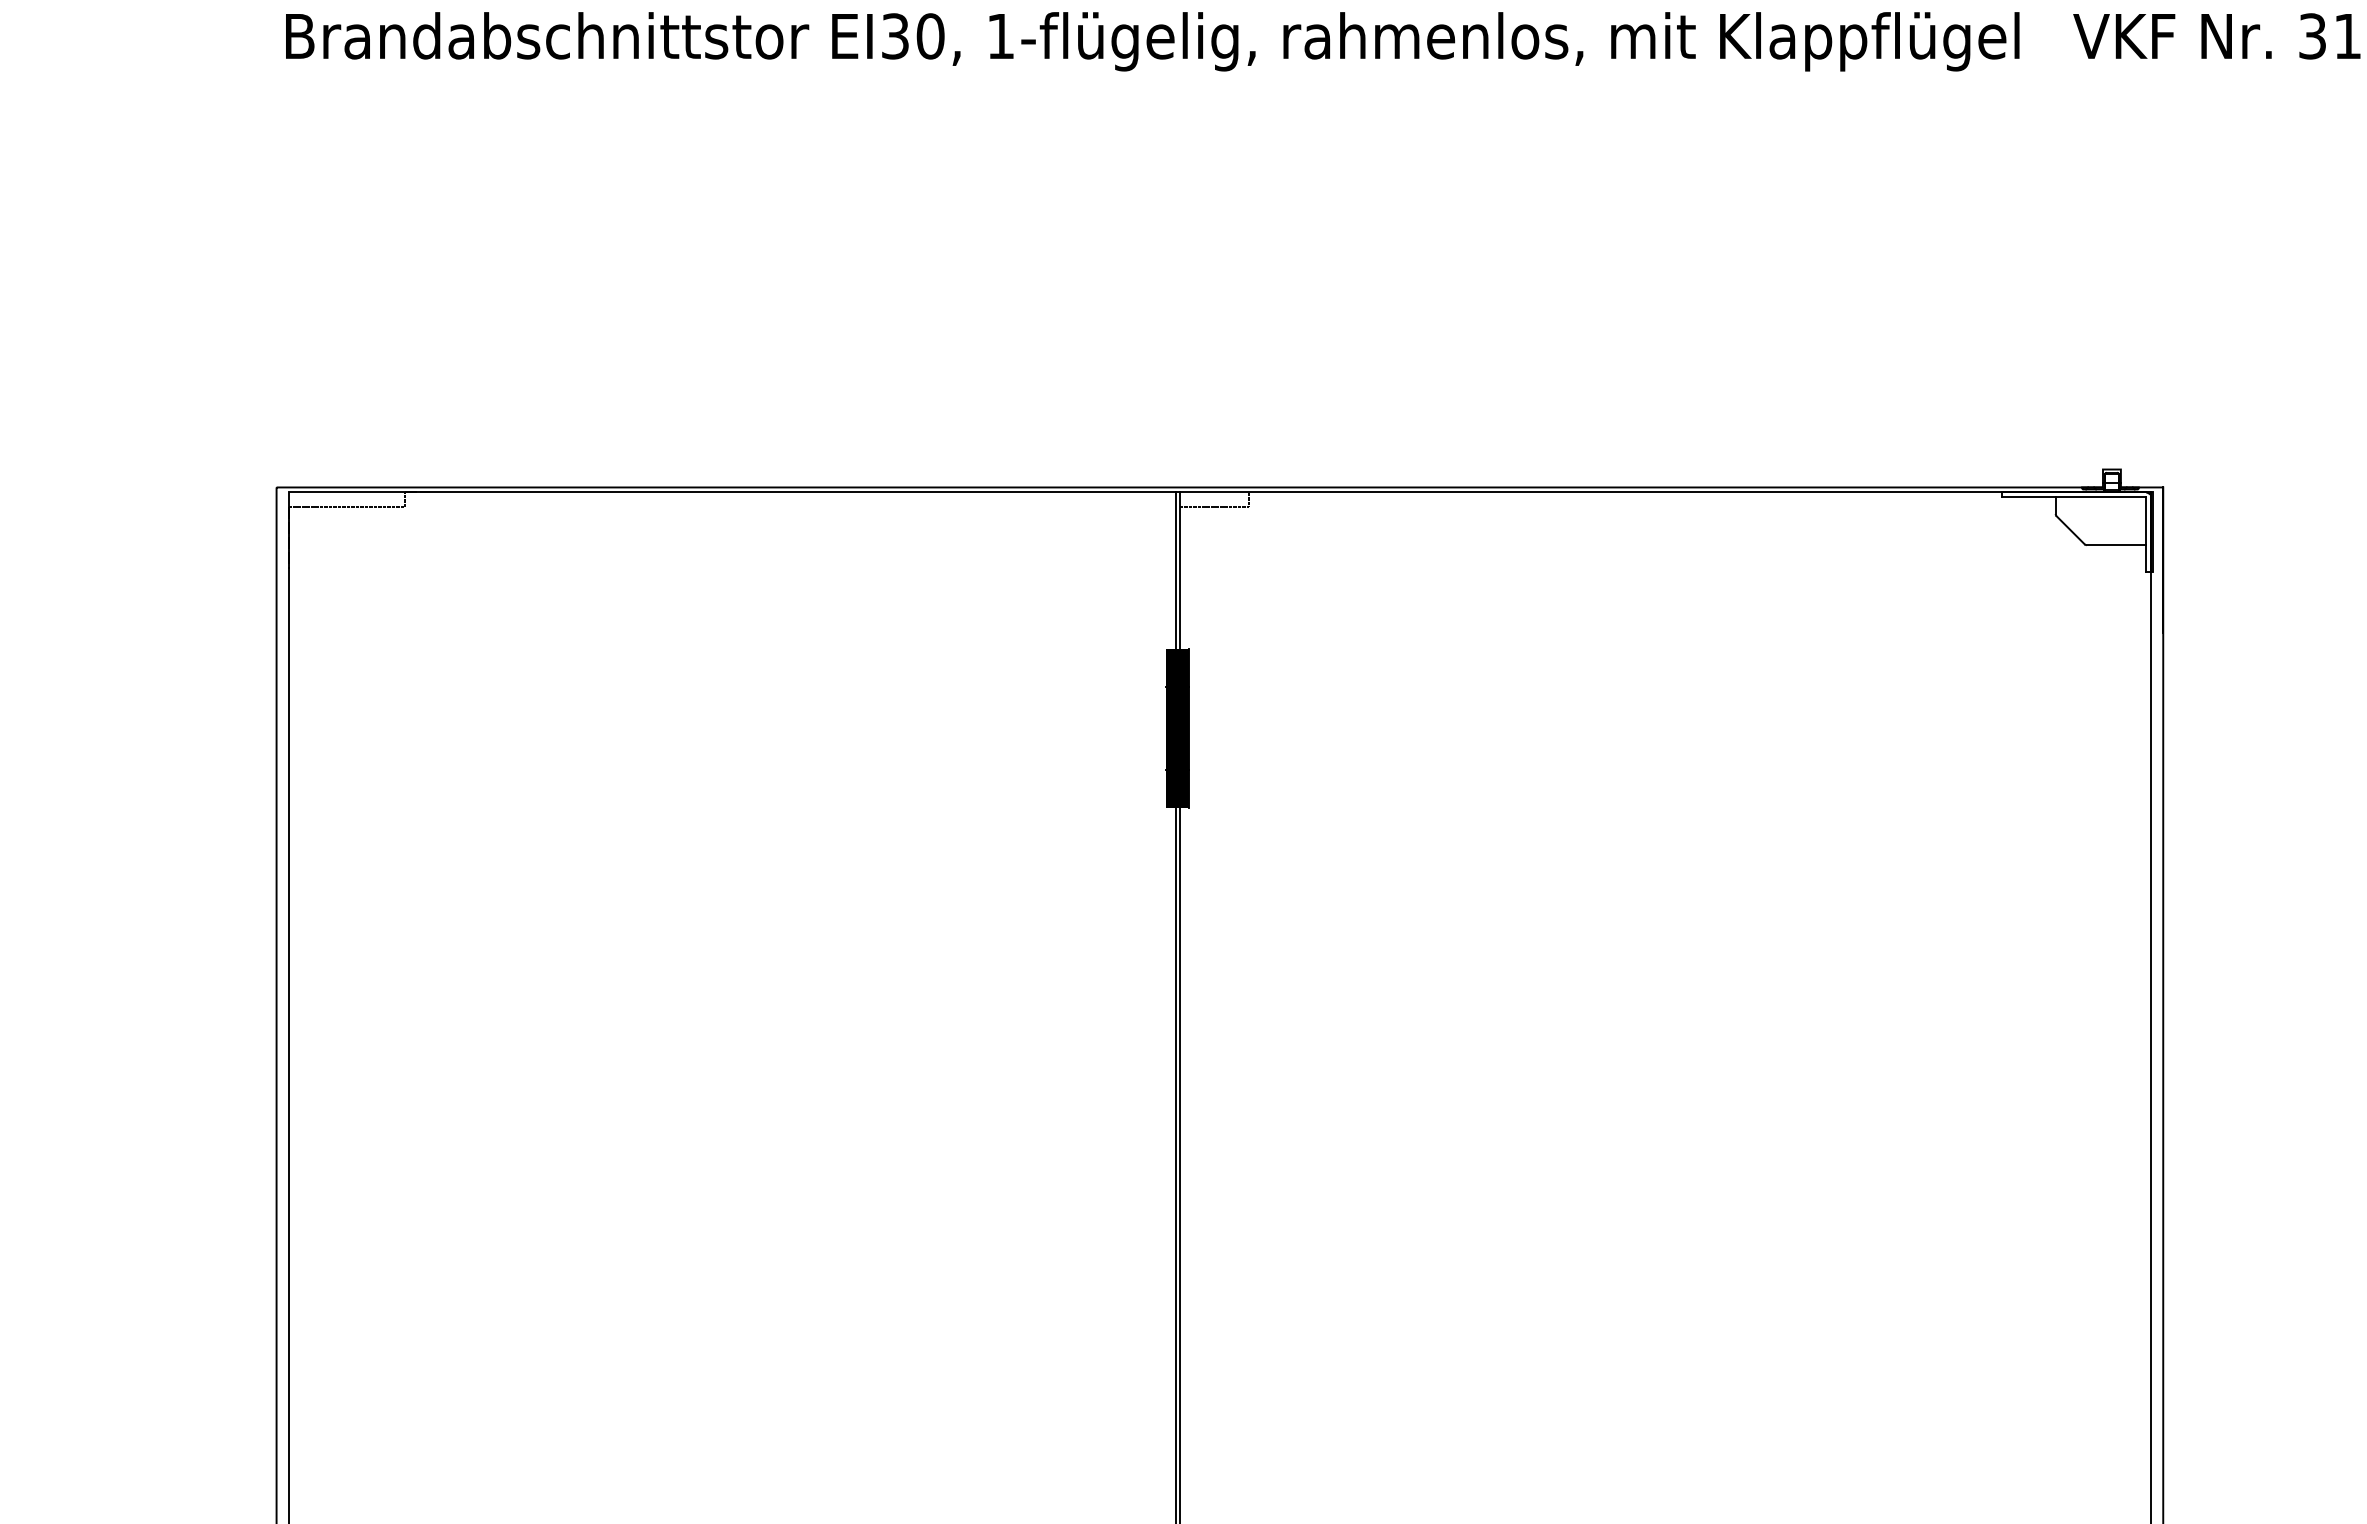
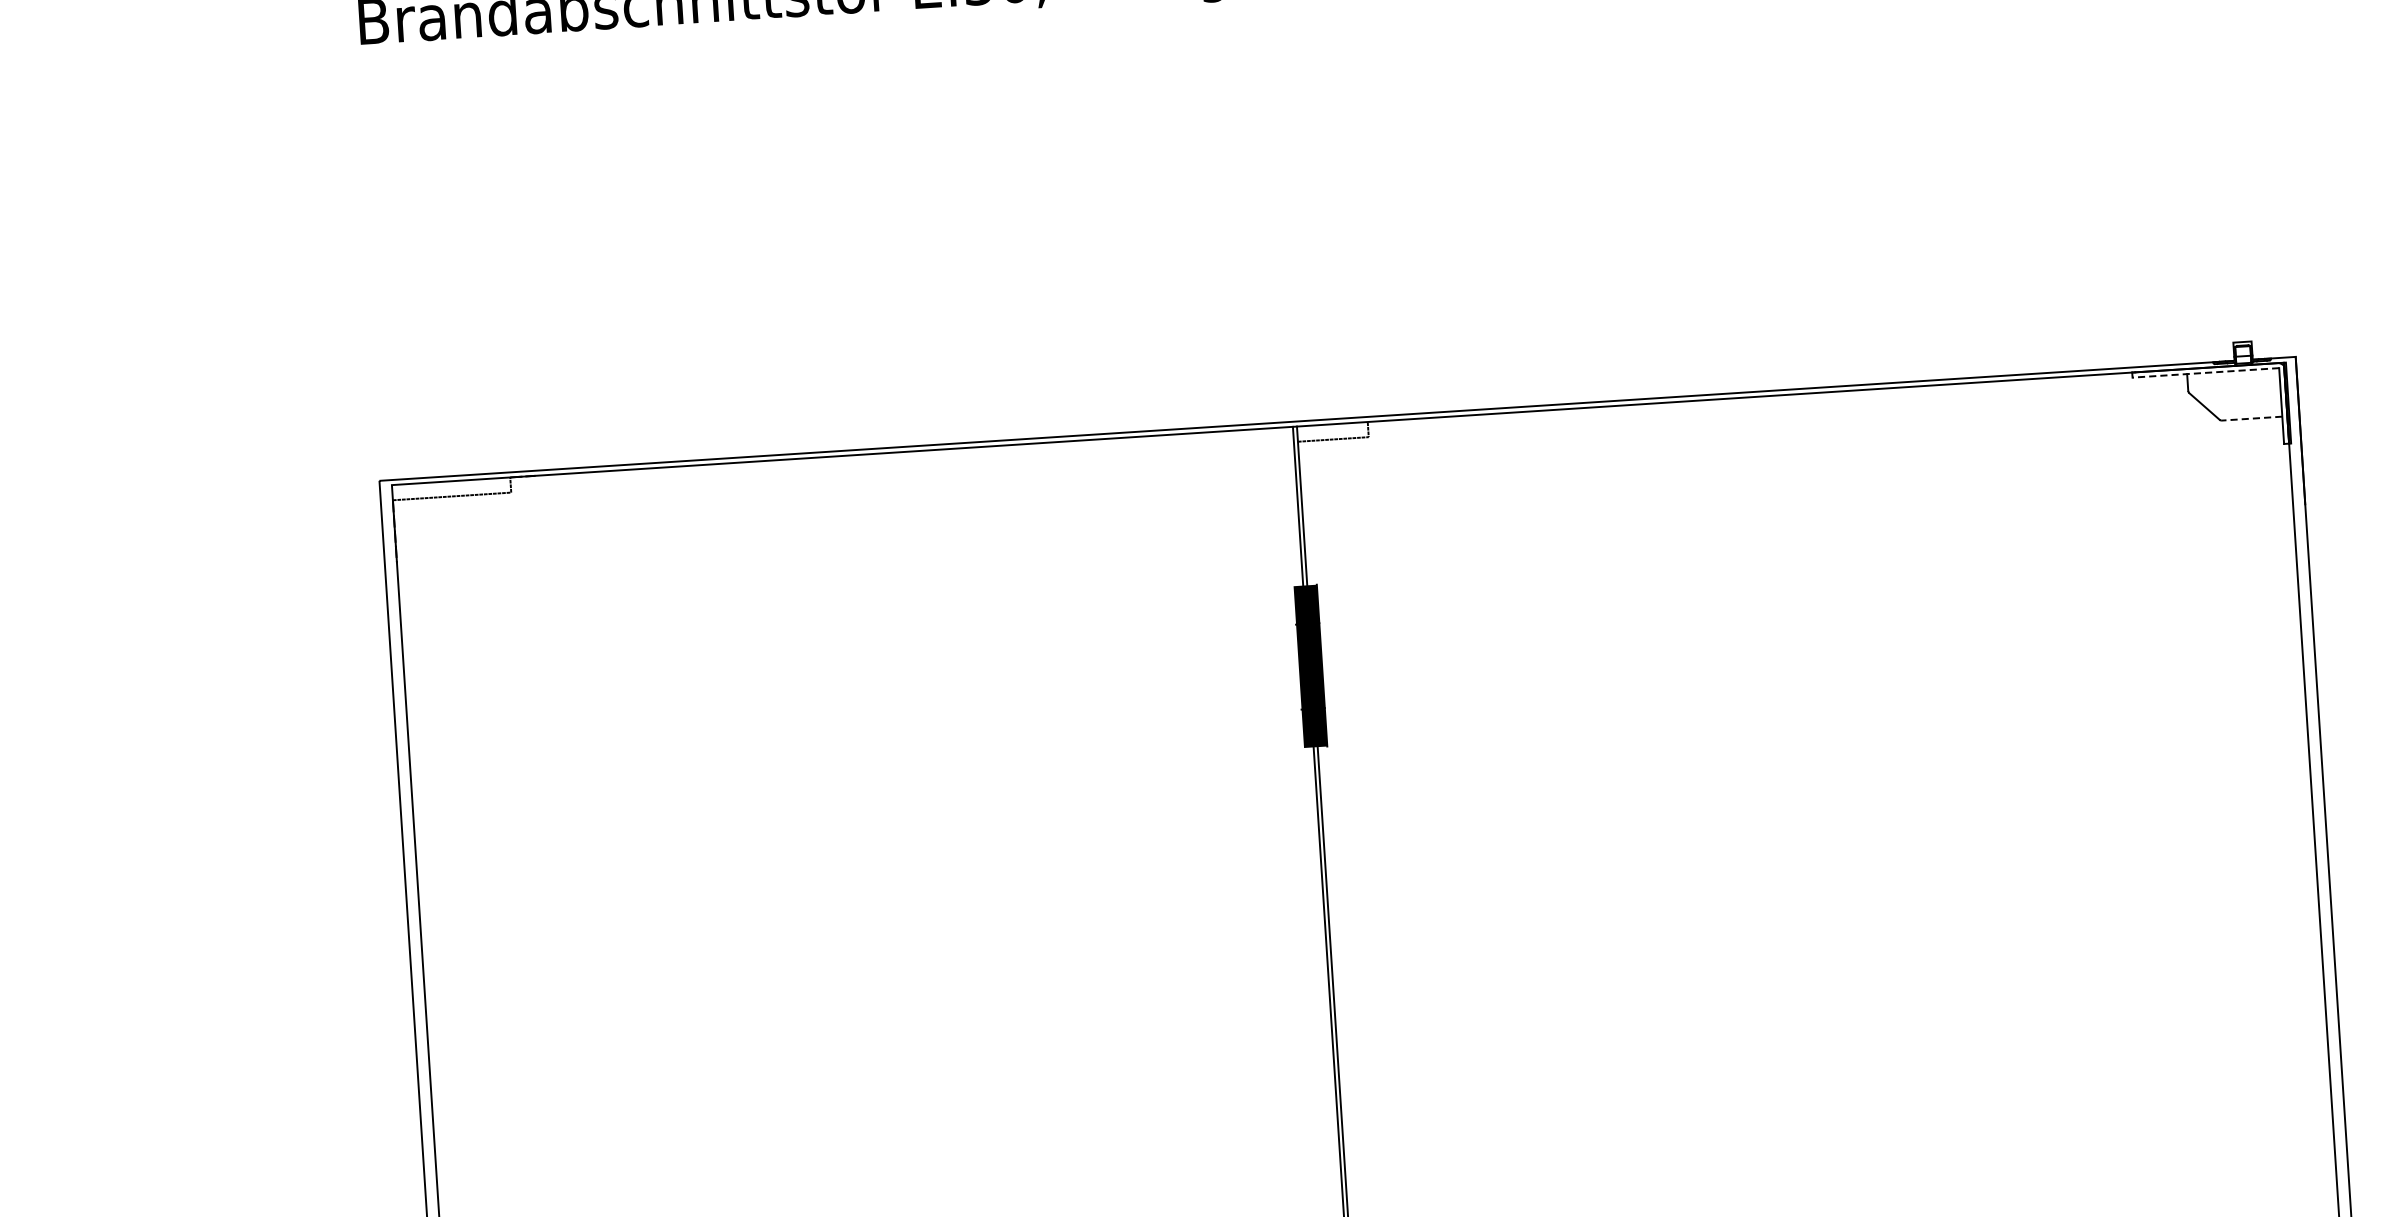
line: (2073, 497) -> (2205, 373), solid -> dashed
line: (2116, 545) -> (2252, 418), solid -> dashed

